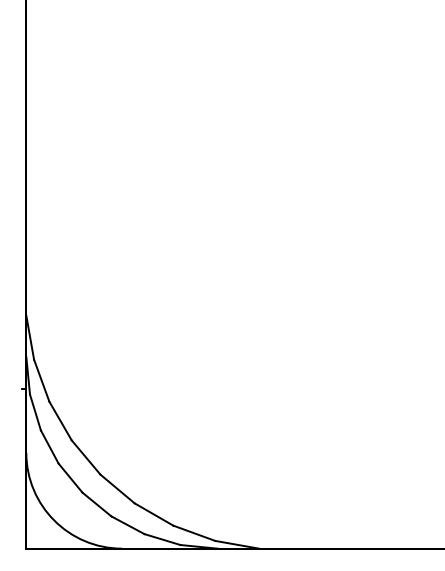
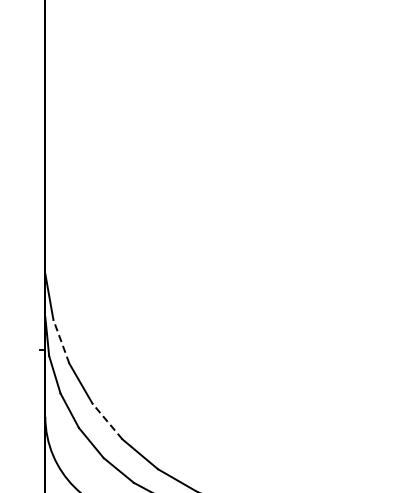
line: (41, 380) -> (61, 341), solid -> dashed
line: (85, 457) -> (106, 421), solid -> dashed

